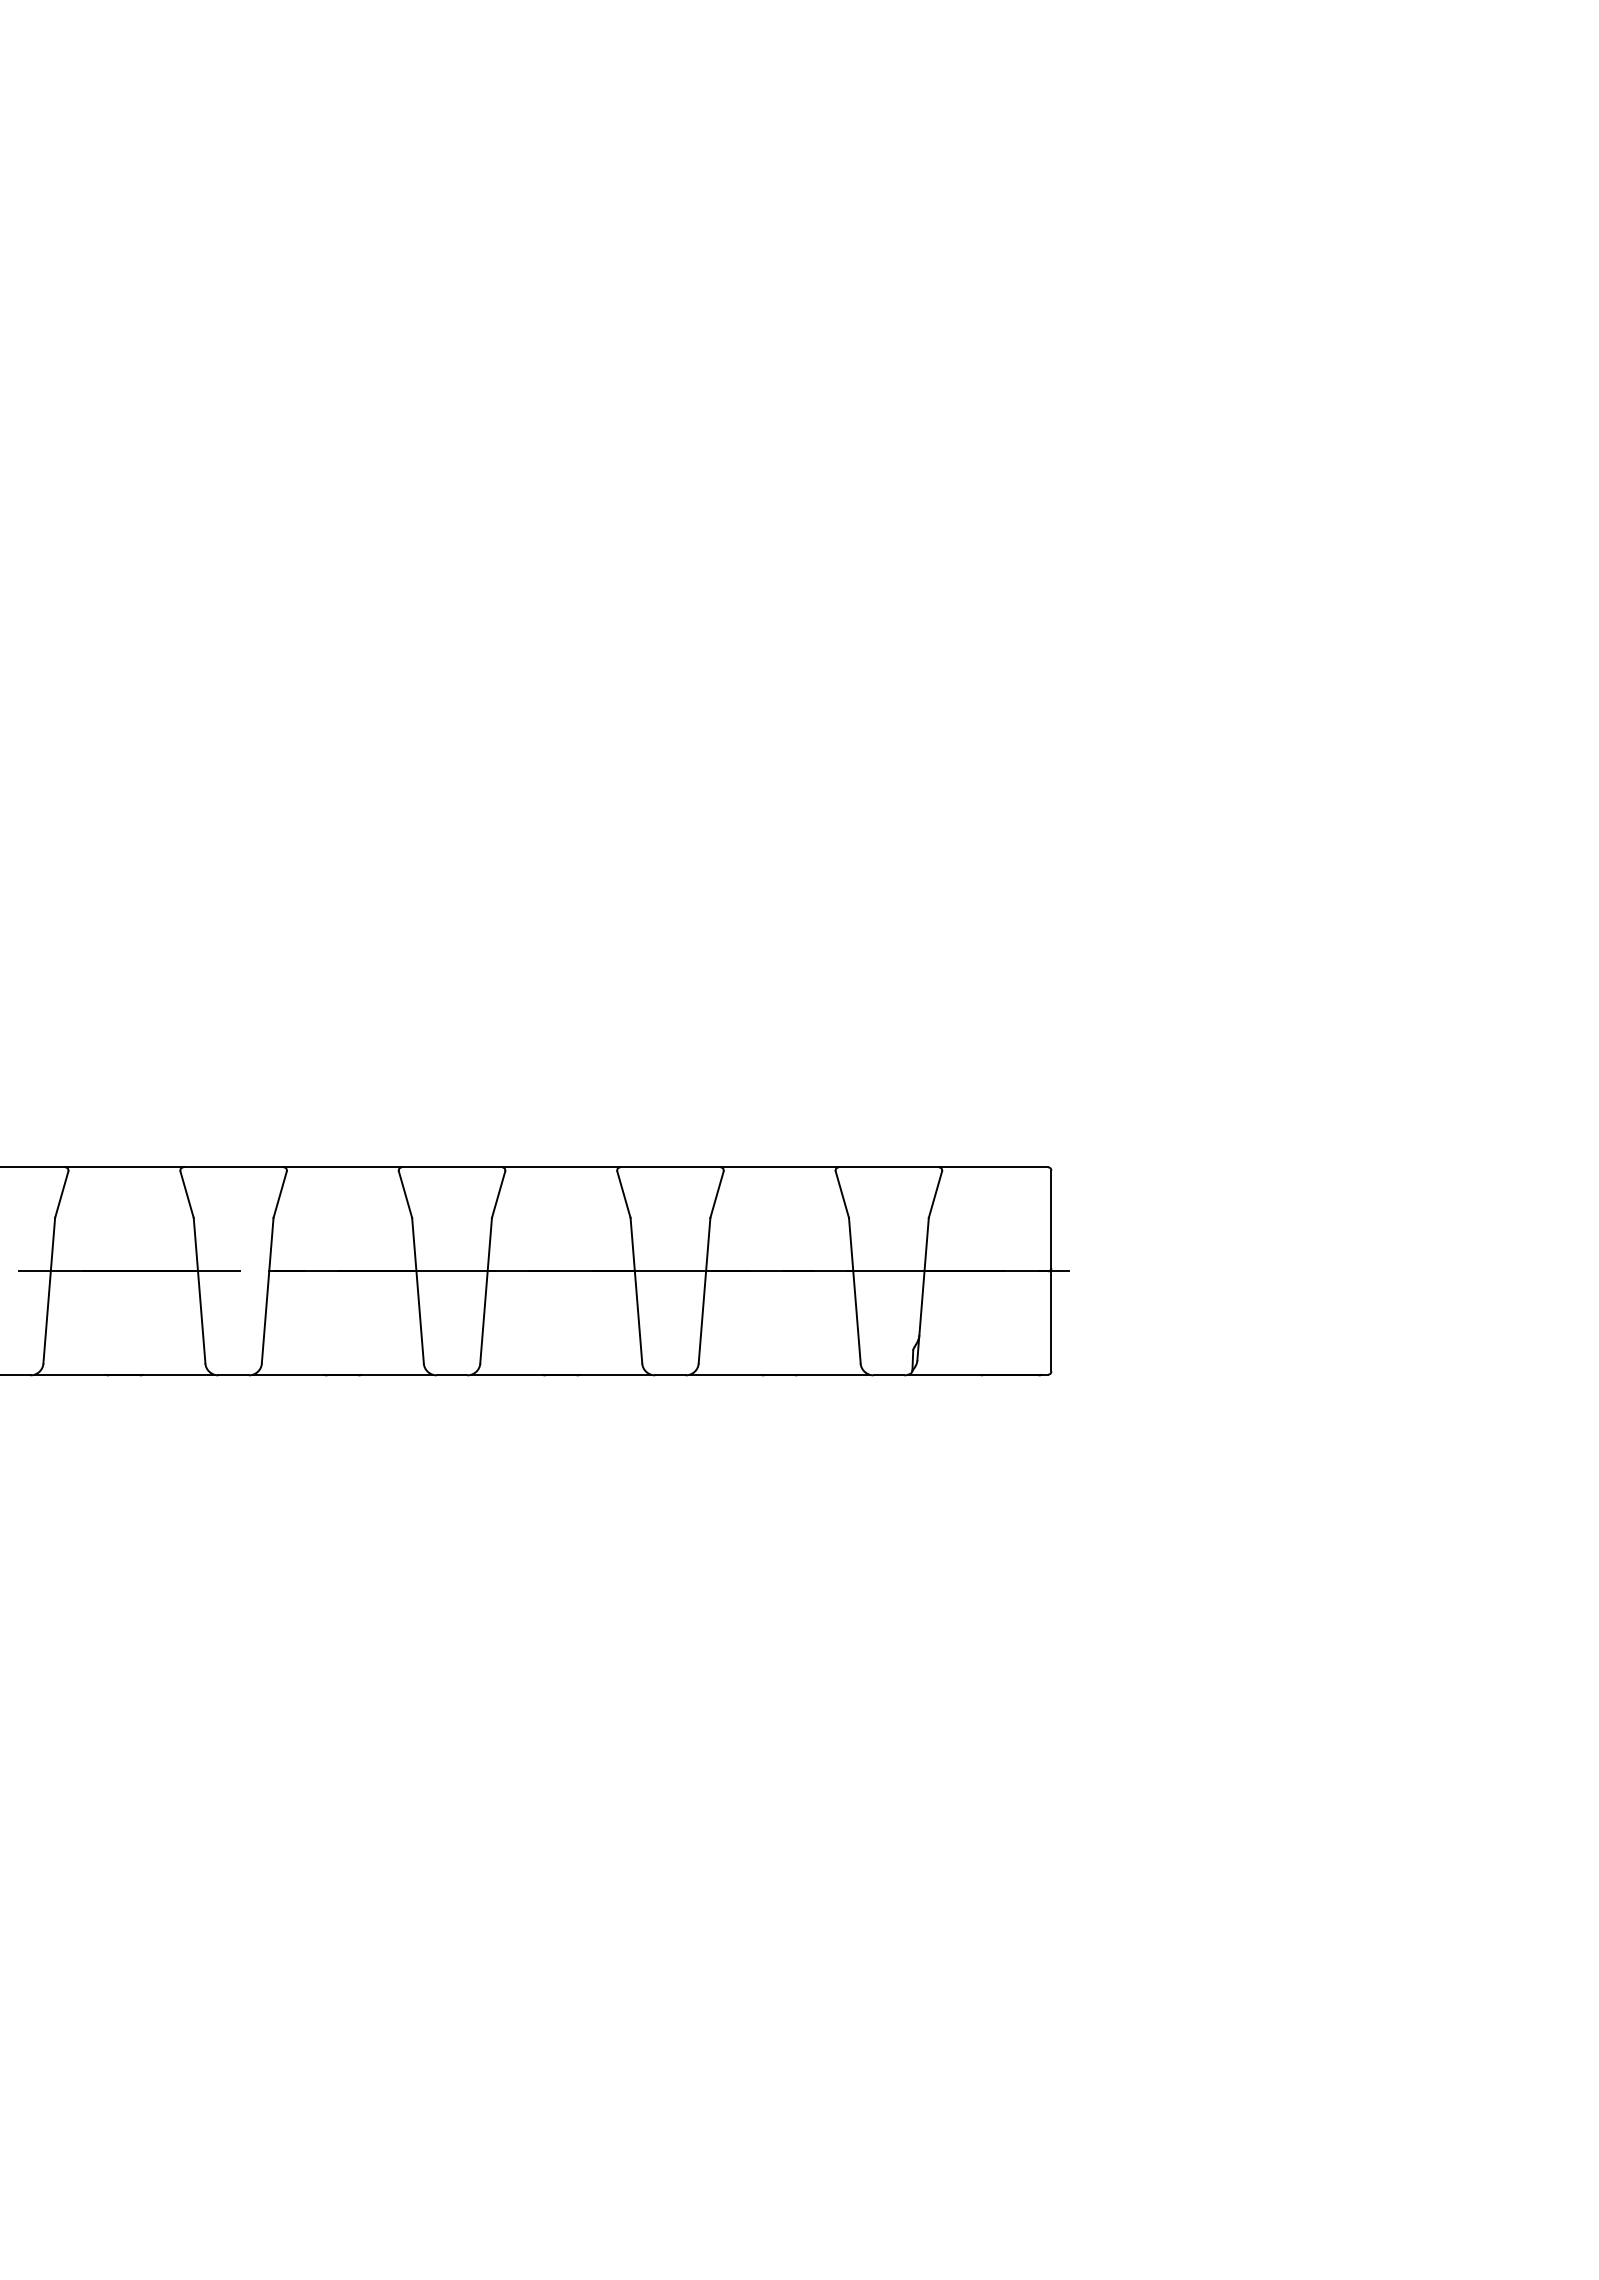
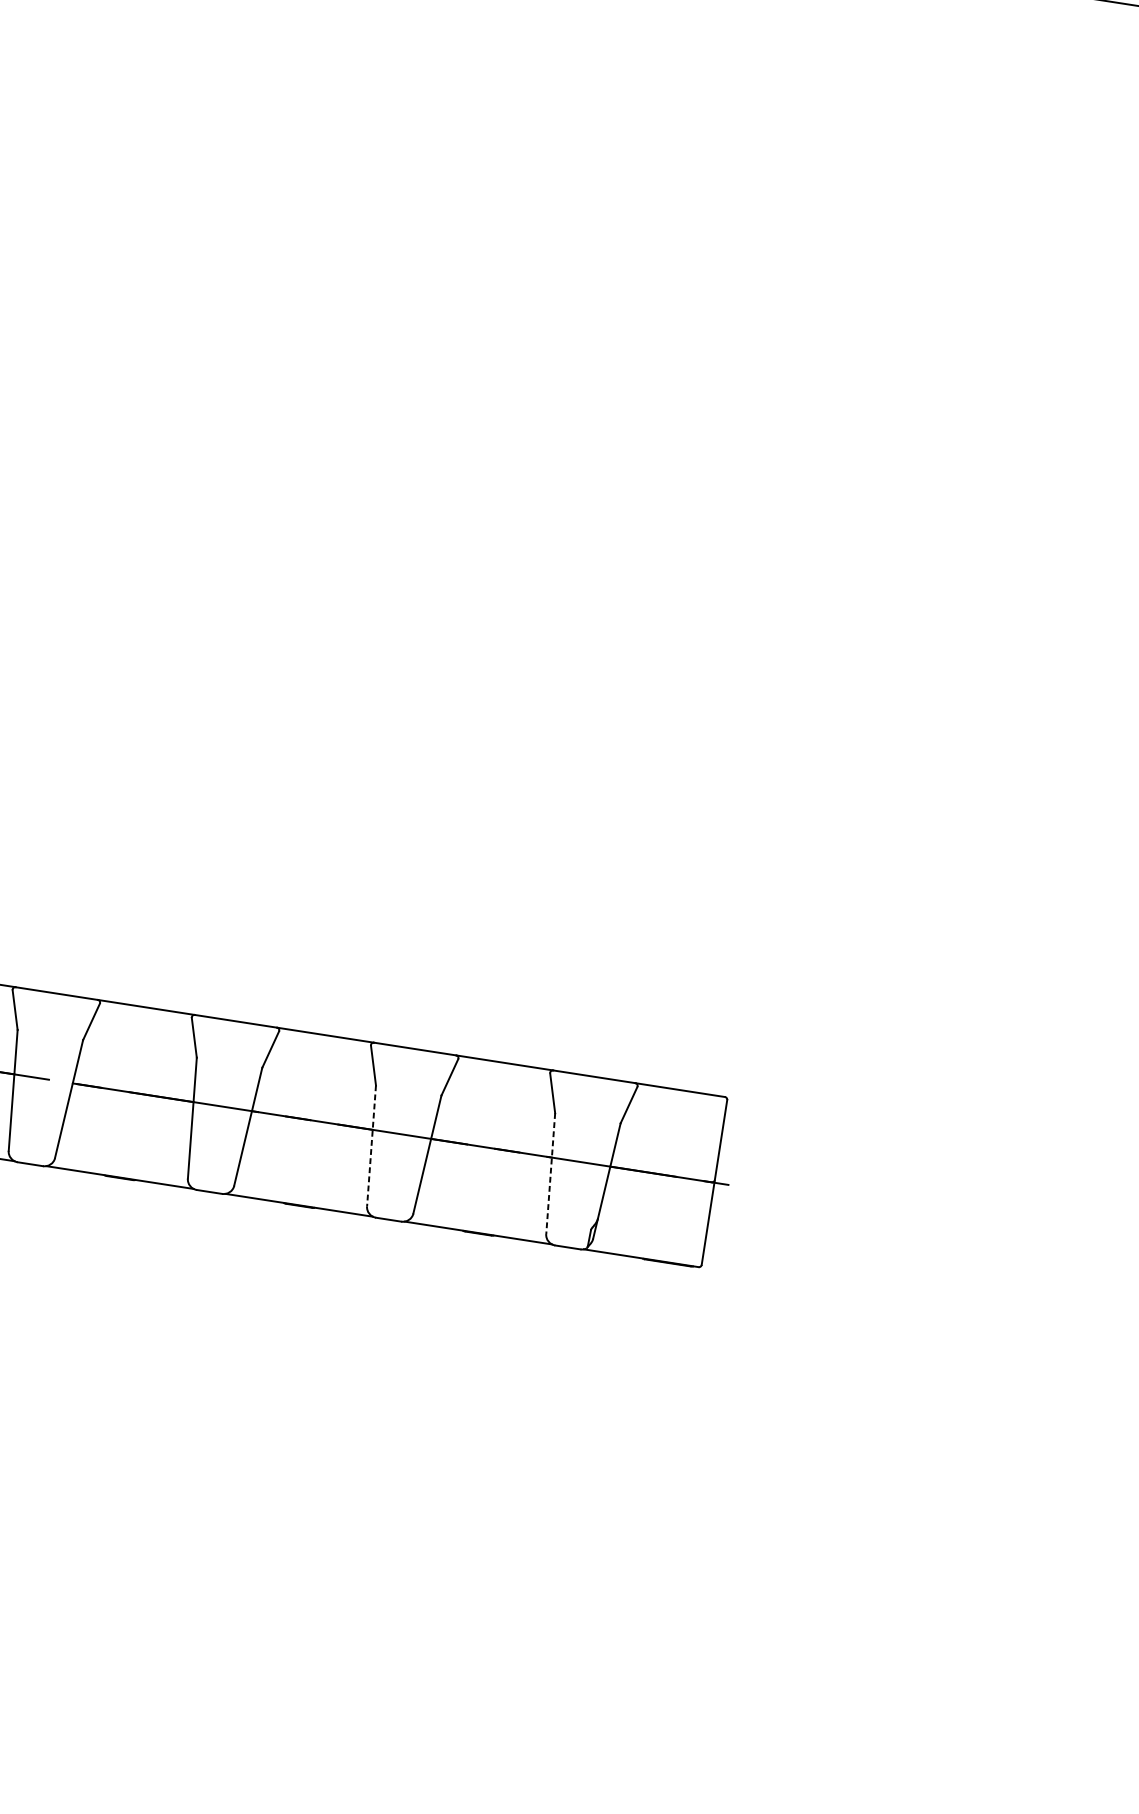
line: (636, 1291) -> (371, 1146), solid -> dashed
line: (854, 1291) -> (550, 1174), solid -> dashed

